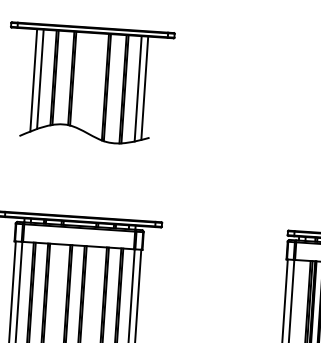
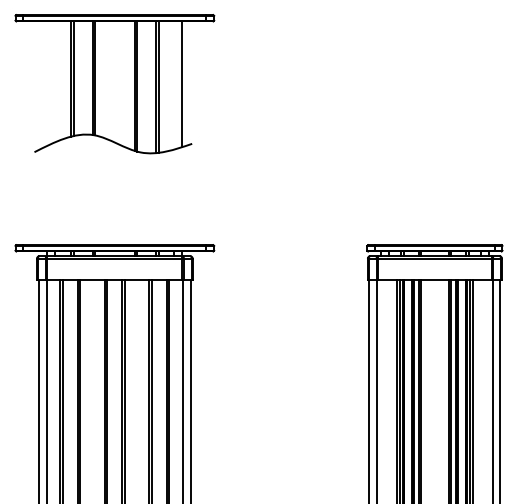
line: (40, 79) -> (55, 81), removed
line: (33, 80) -> (47, 83), removed
line: (138, 88) -> (174, 85), removed

